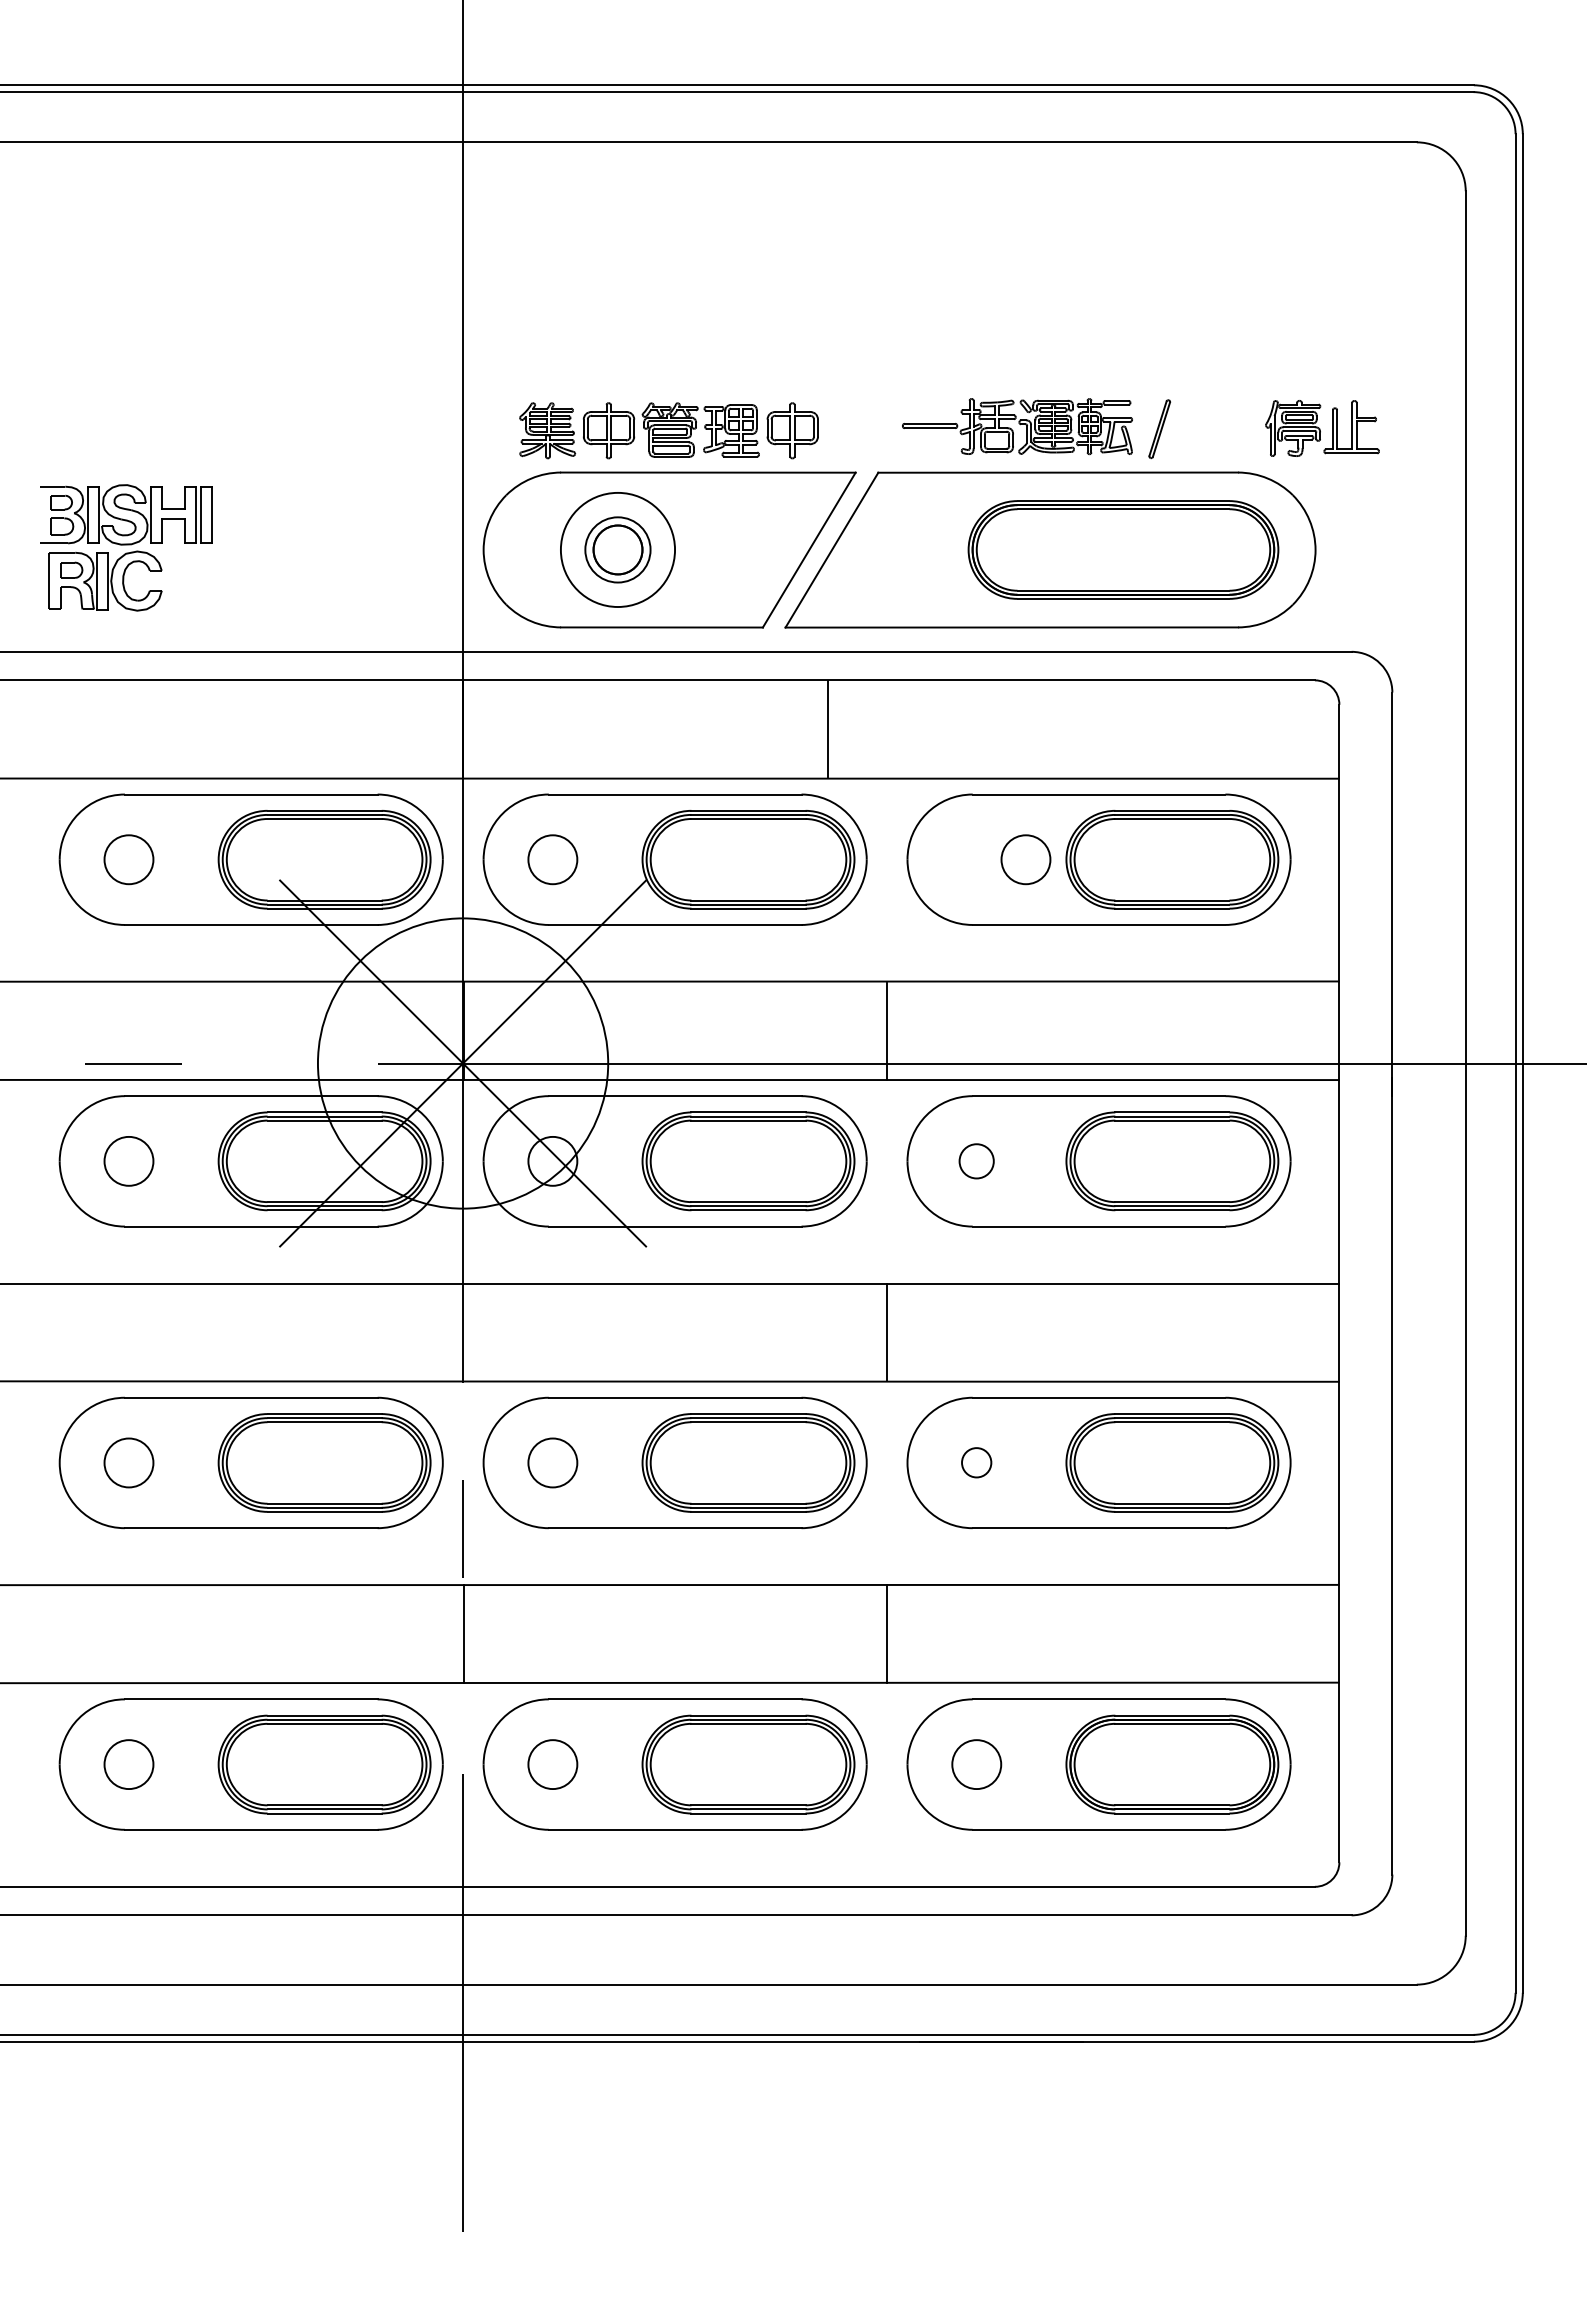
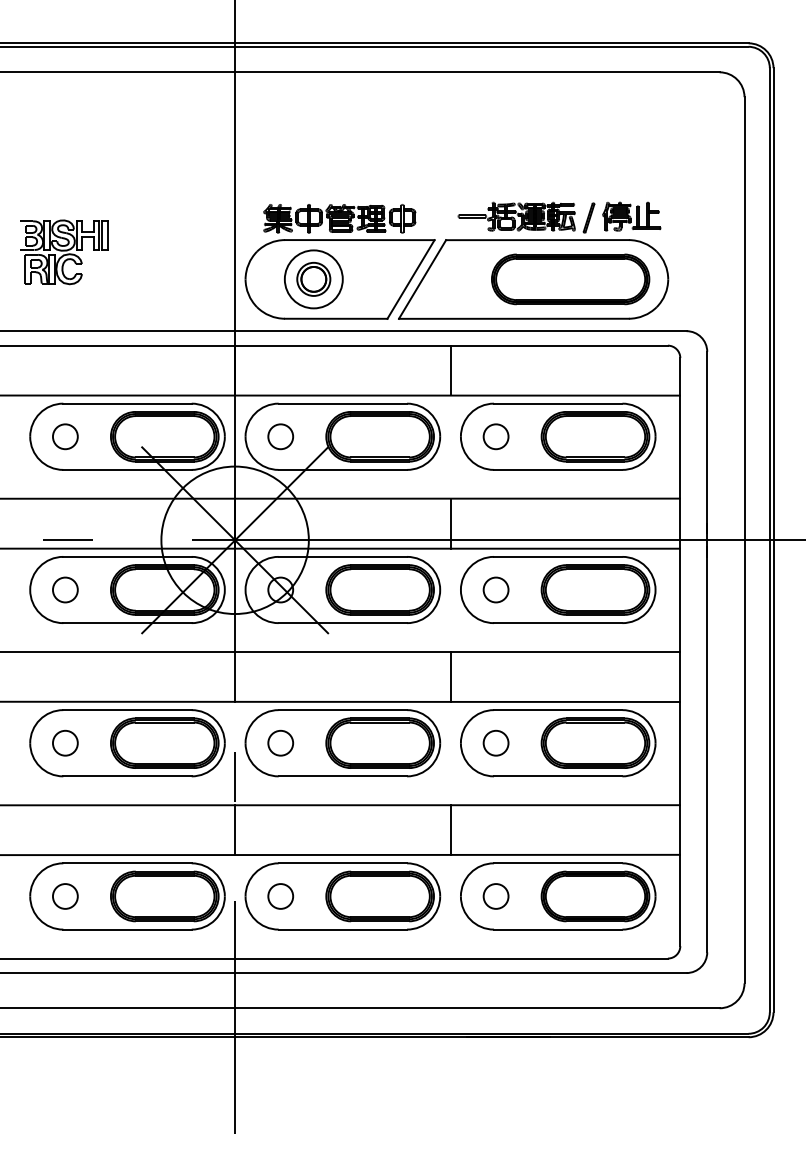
part: (1322, 428) -> (631, 216), moved
part: (127, 548) -> (64, 252), moved
line: (827, 729) -> (450, 370), moved
circle: (1024, 859) -> (495, 436), moved
circle: (975, 1160) -> (495, 589), size x1.43
circle: (975, 1461) -> (495, 742), size x1.67

